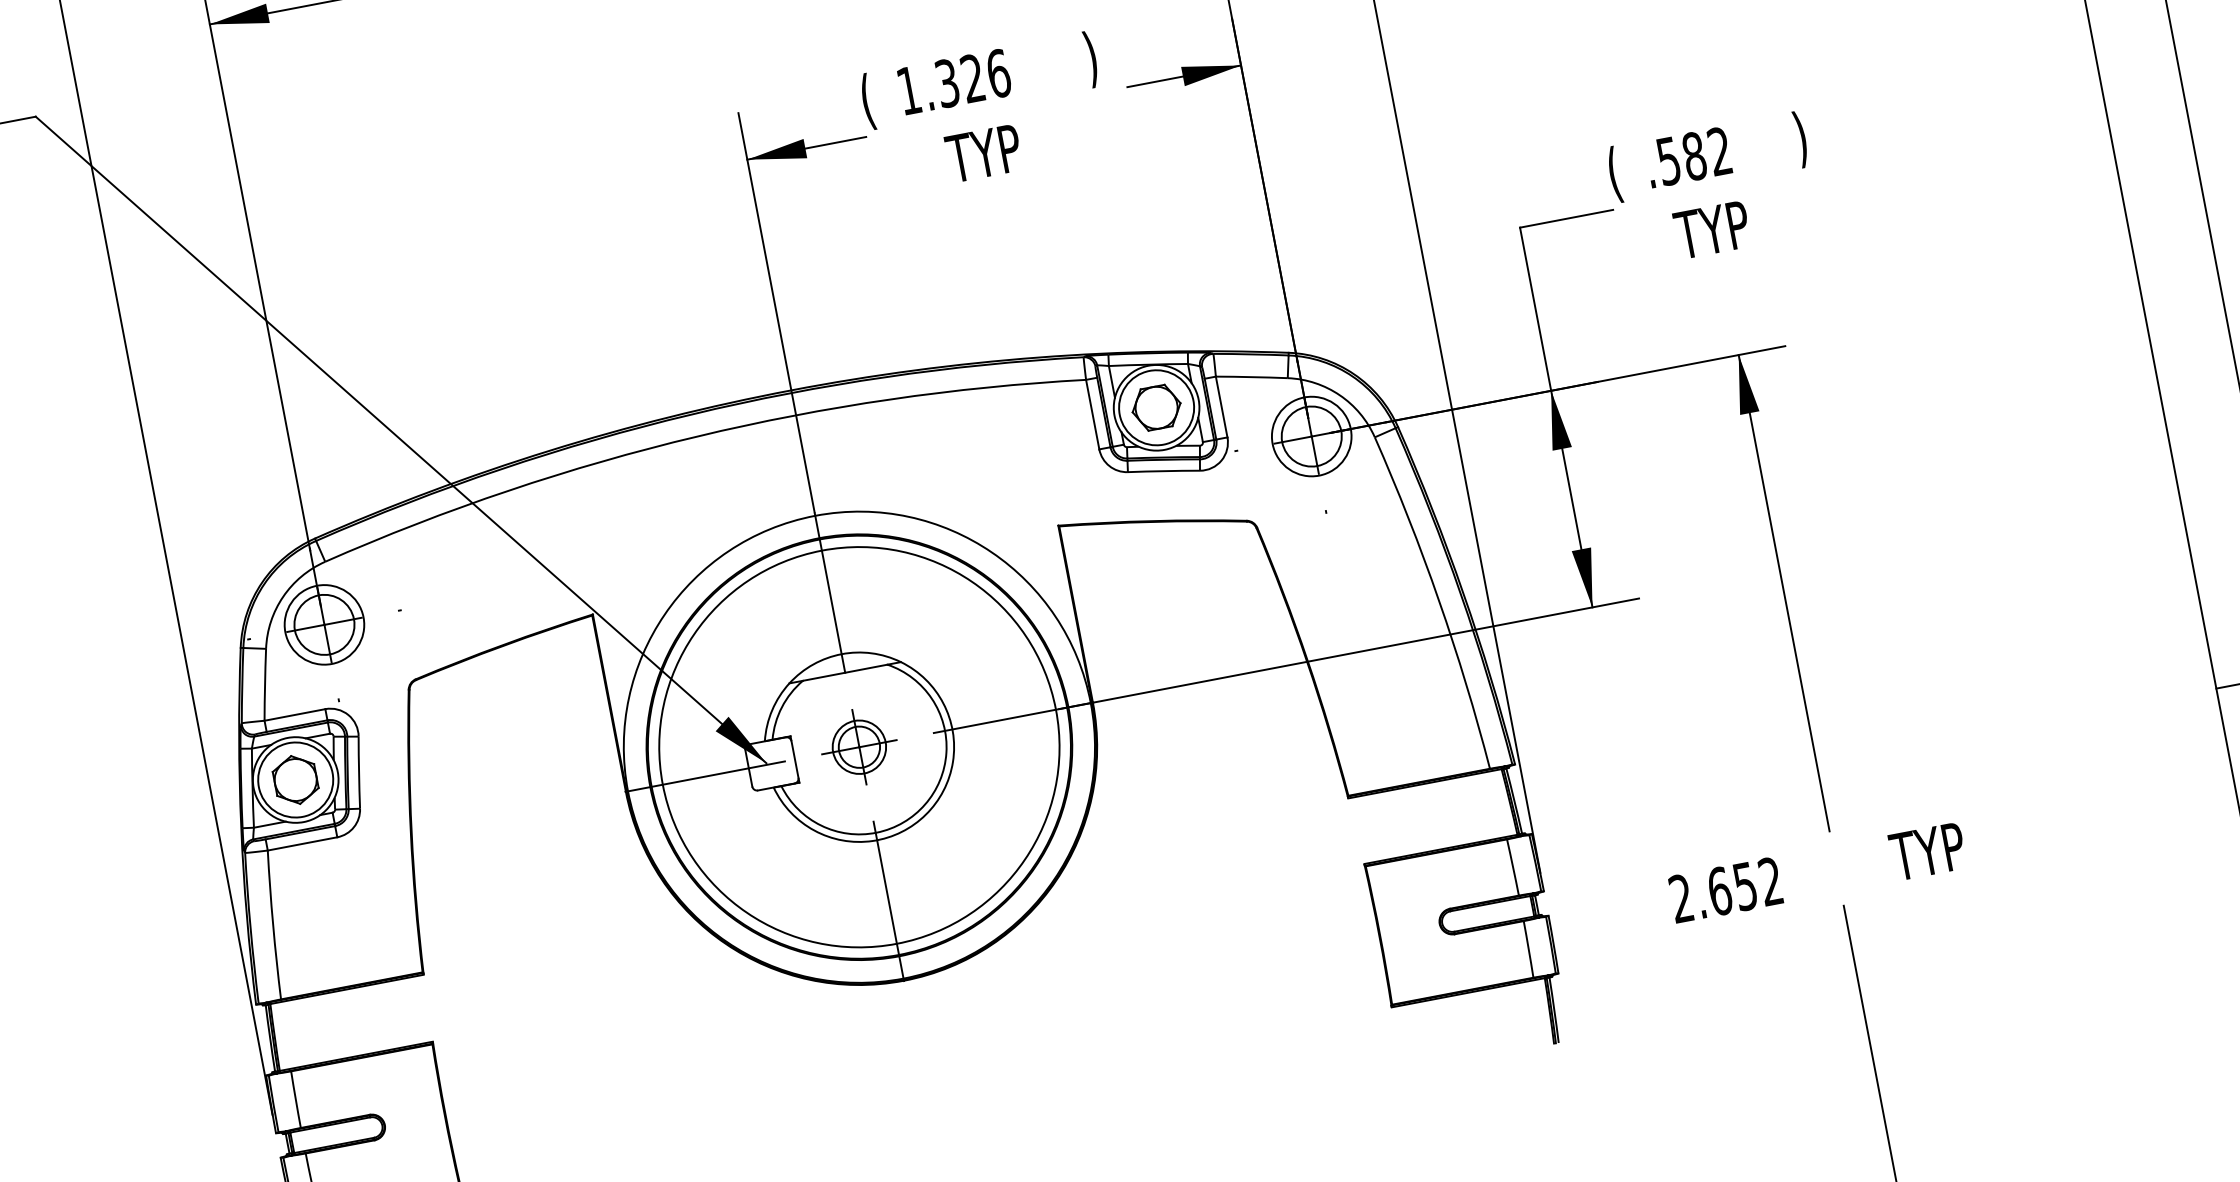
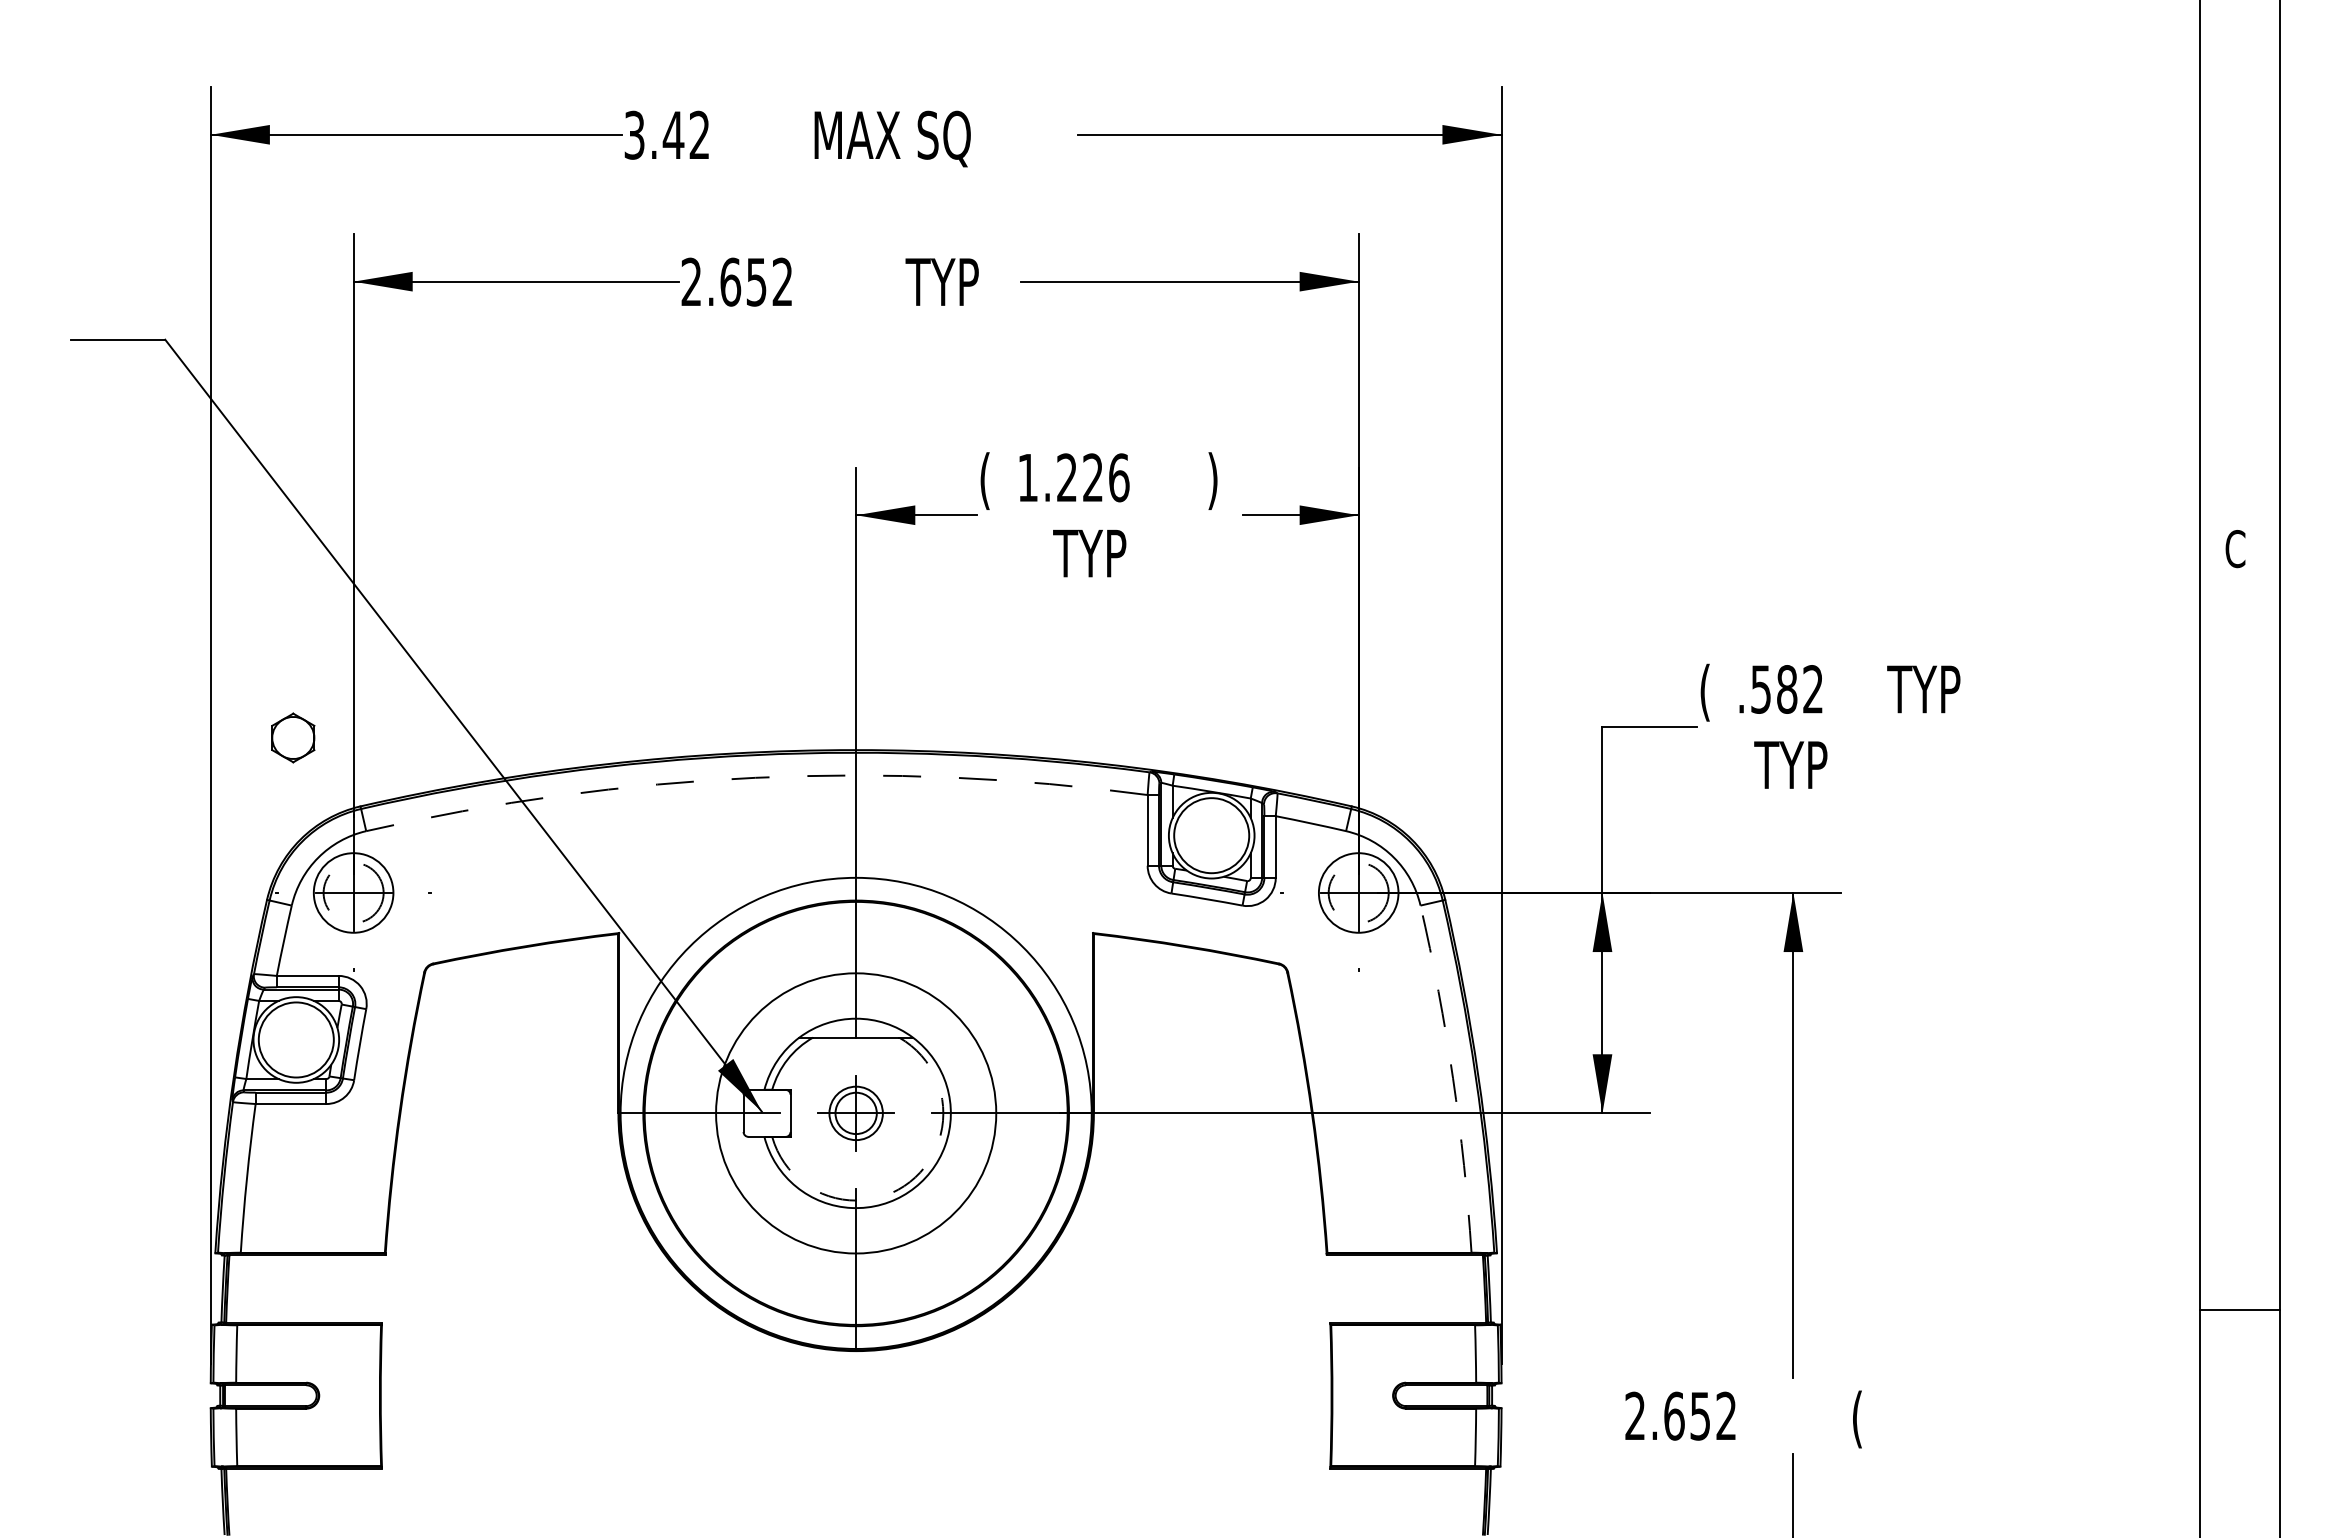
text: (946, 83) -> (1066, 477), 1.326 -> 1.226
text: (1828, 133) -> (1923, 692), ) -> TYP
part: (1156, 407) -> (1211, 835), removed
arc: (697, 436) -> (755, 777), solid -> dashed
circle: (1311, 436) -> (1358, 892), solid -> dashed
arc: (1439, 601) -> (1453, 1078), solid -> dashed
circle: (324, 624) -> (353, 892), solid -> dashed
circle: (859, 747) -> (856, 1113), size x0.7
part: (295, 779) -> (293, 737), moved
arc: (924, 805) -> (909, 1182), solid -> dashed
text: (1927, 855) -> (1885, 1419), TYP -> (

